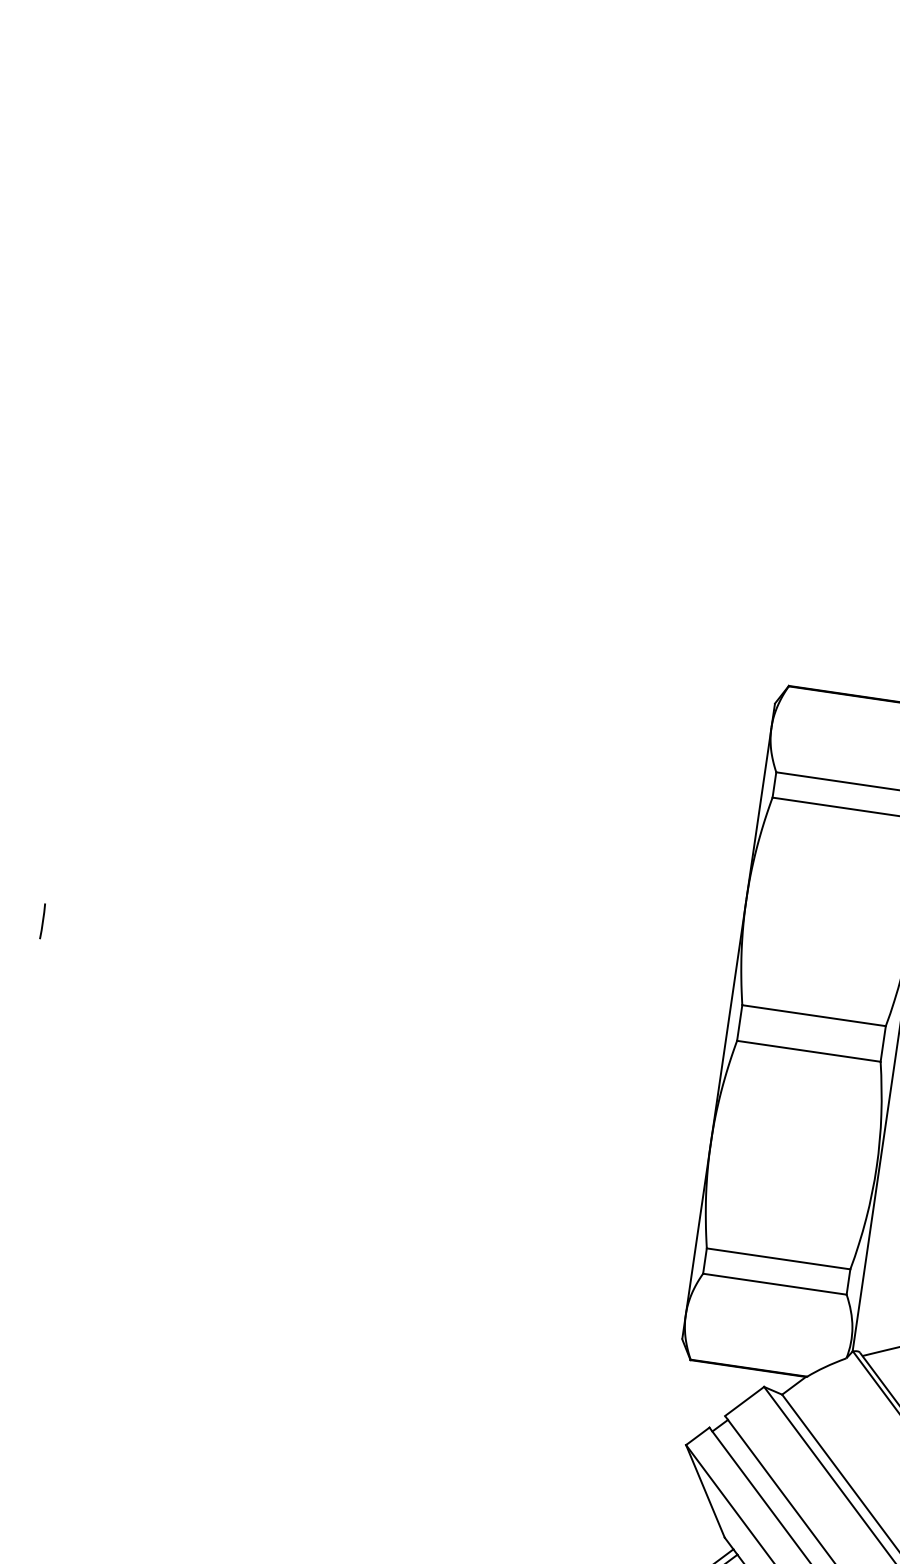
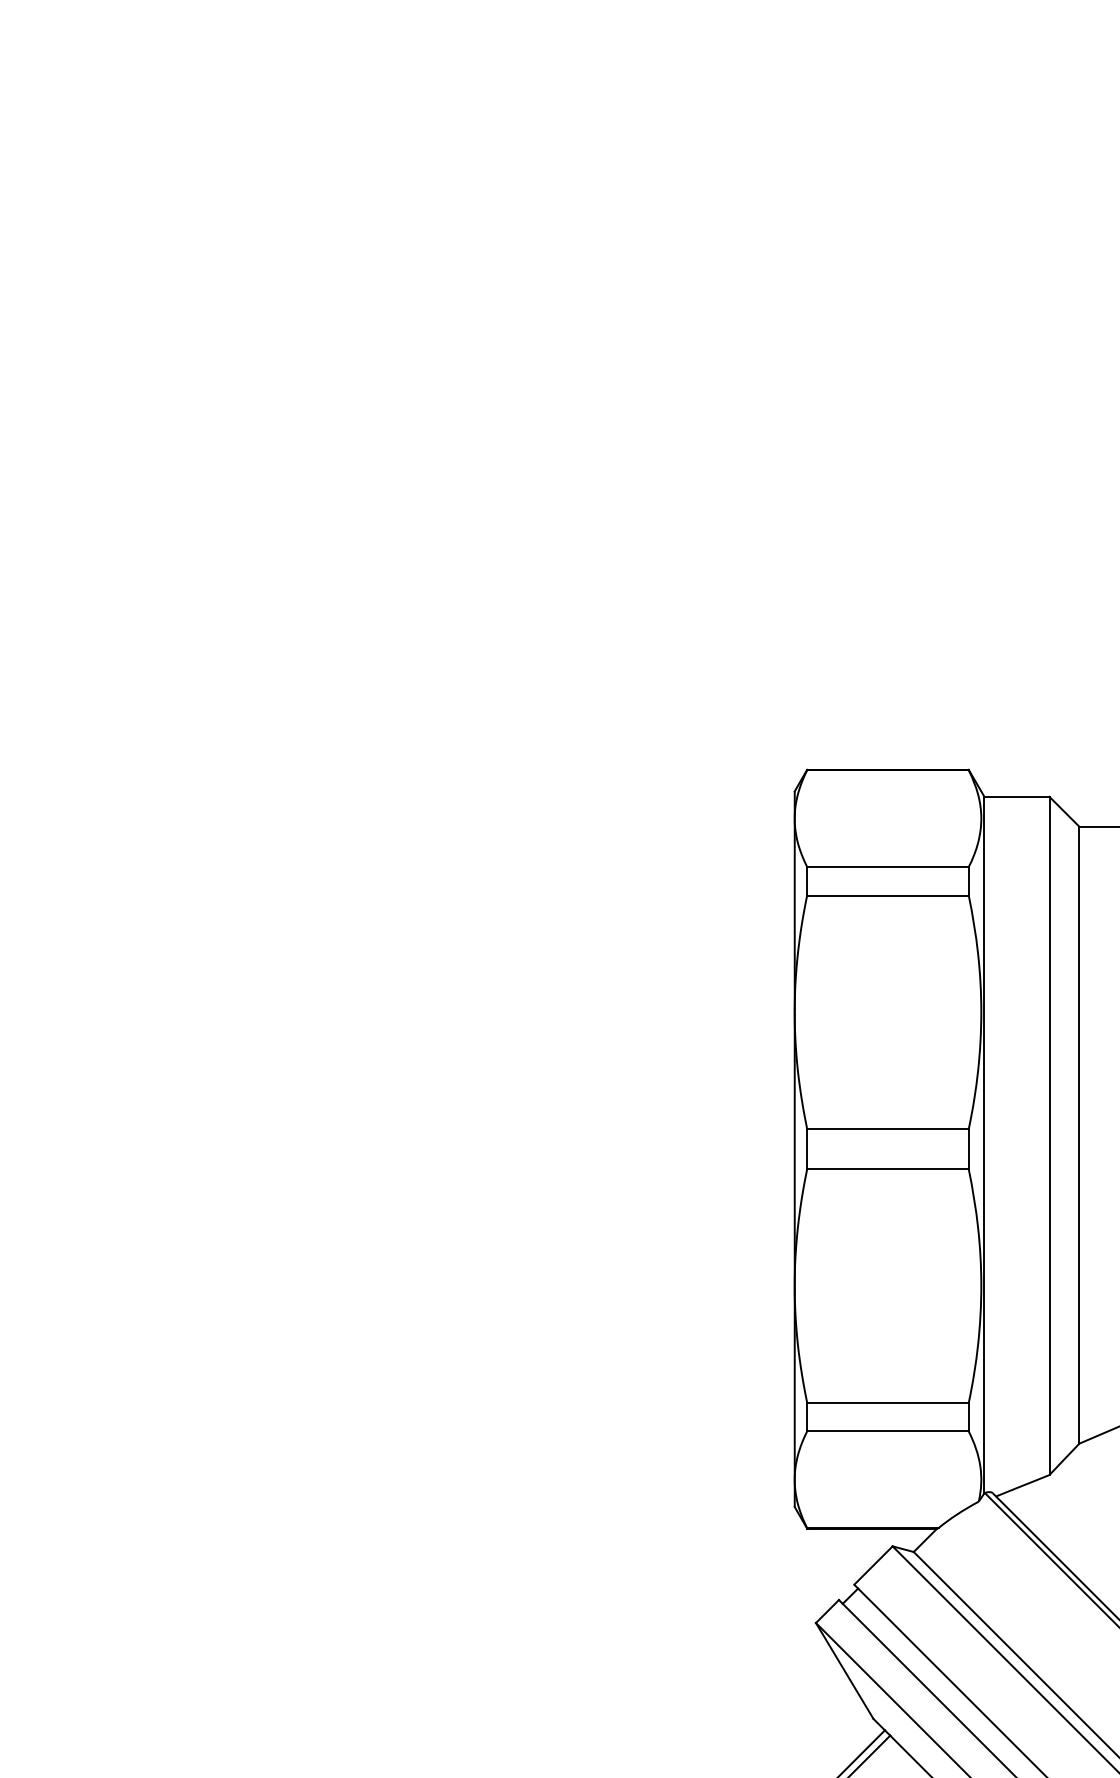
line: (42, 921) -> (22, 1149), removed

